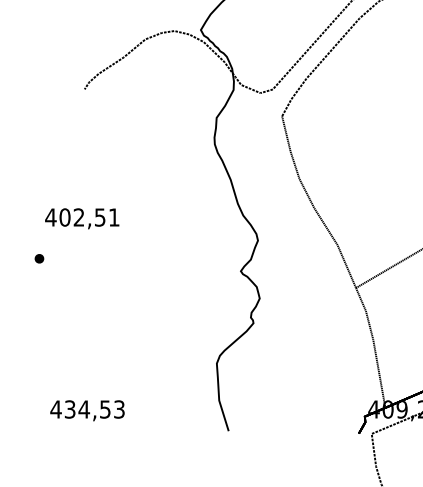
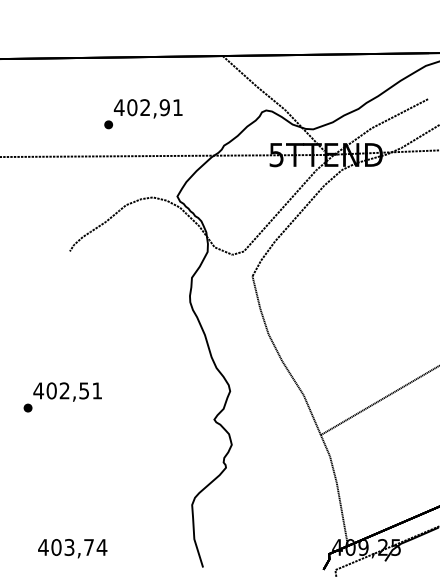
text: (82, 218) -> (67, 391), moved
text: (95, 409) -> (79, 547), 434,53 -> 403,74

